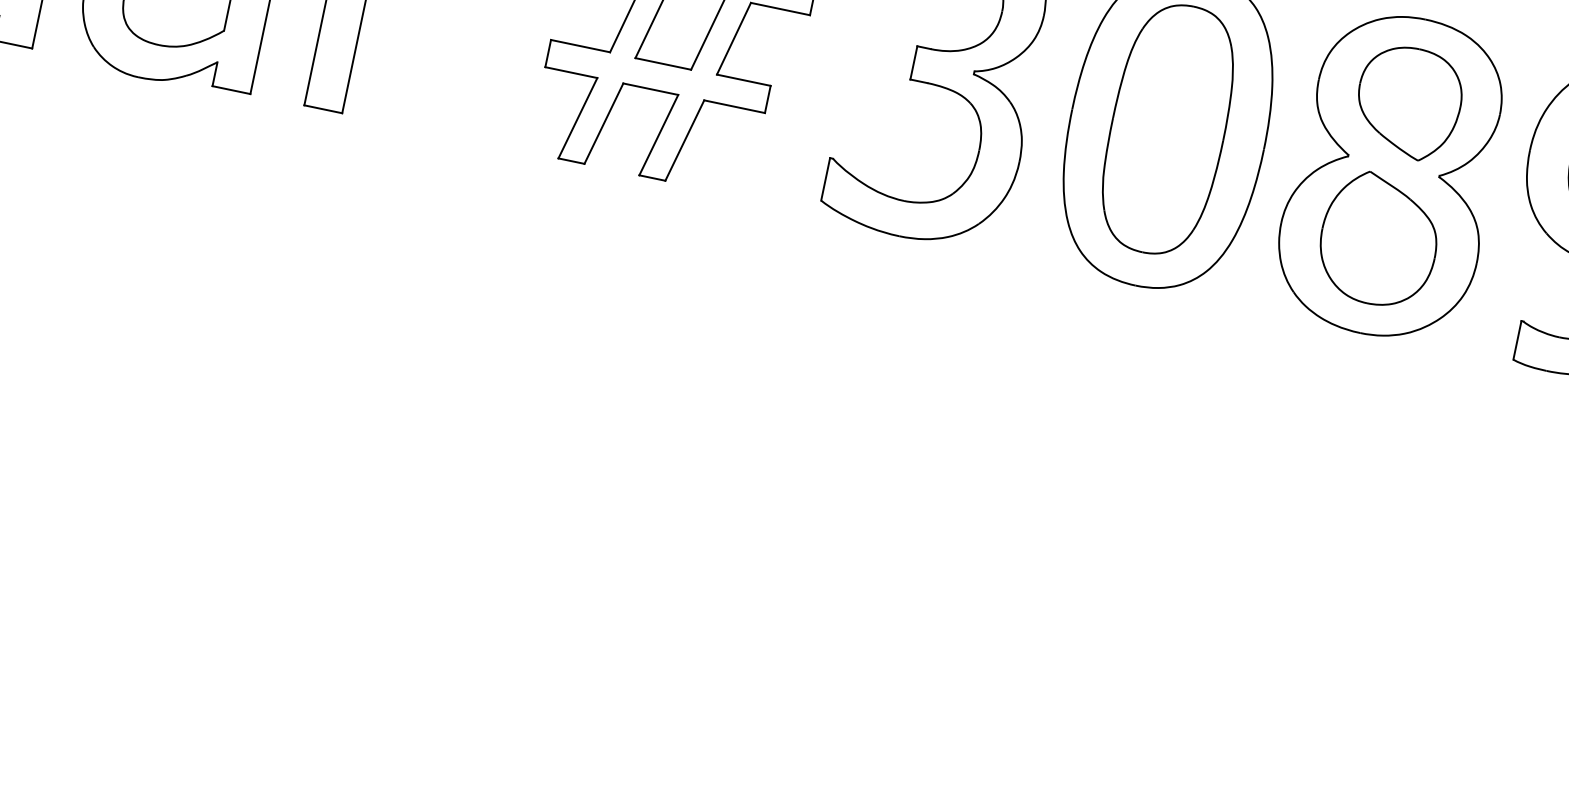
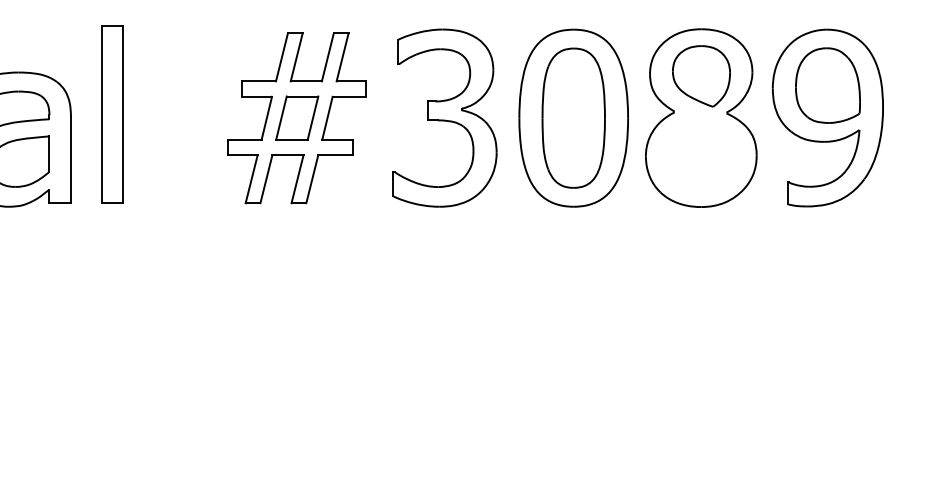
part: (1380, 238) -> (701, 153), removed

